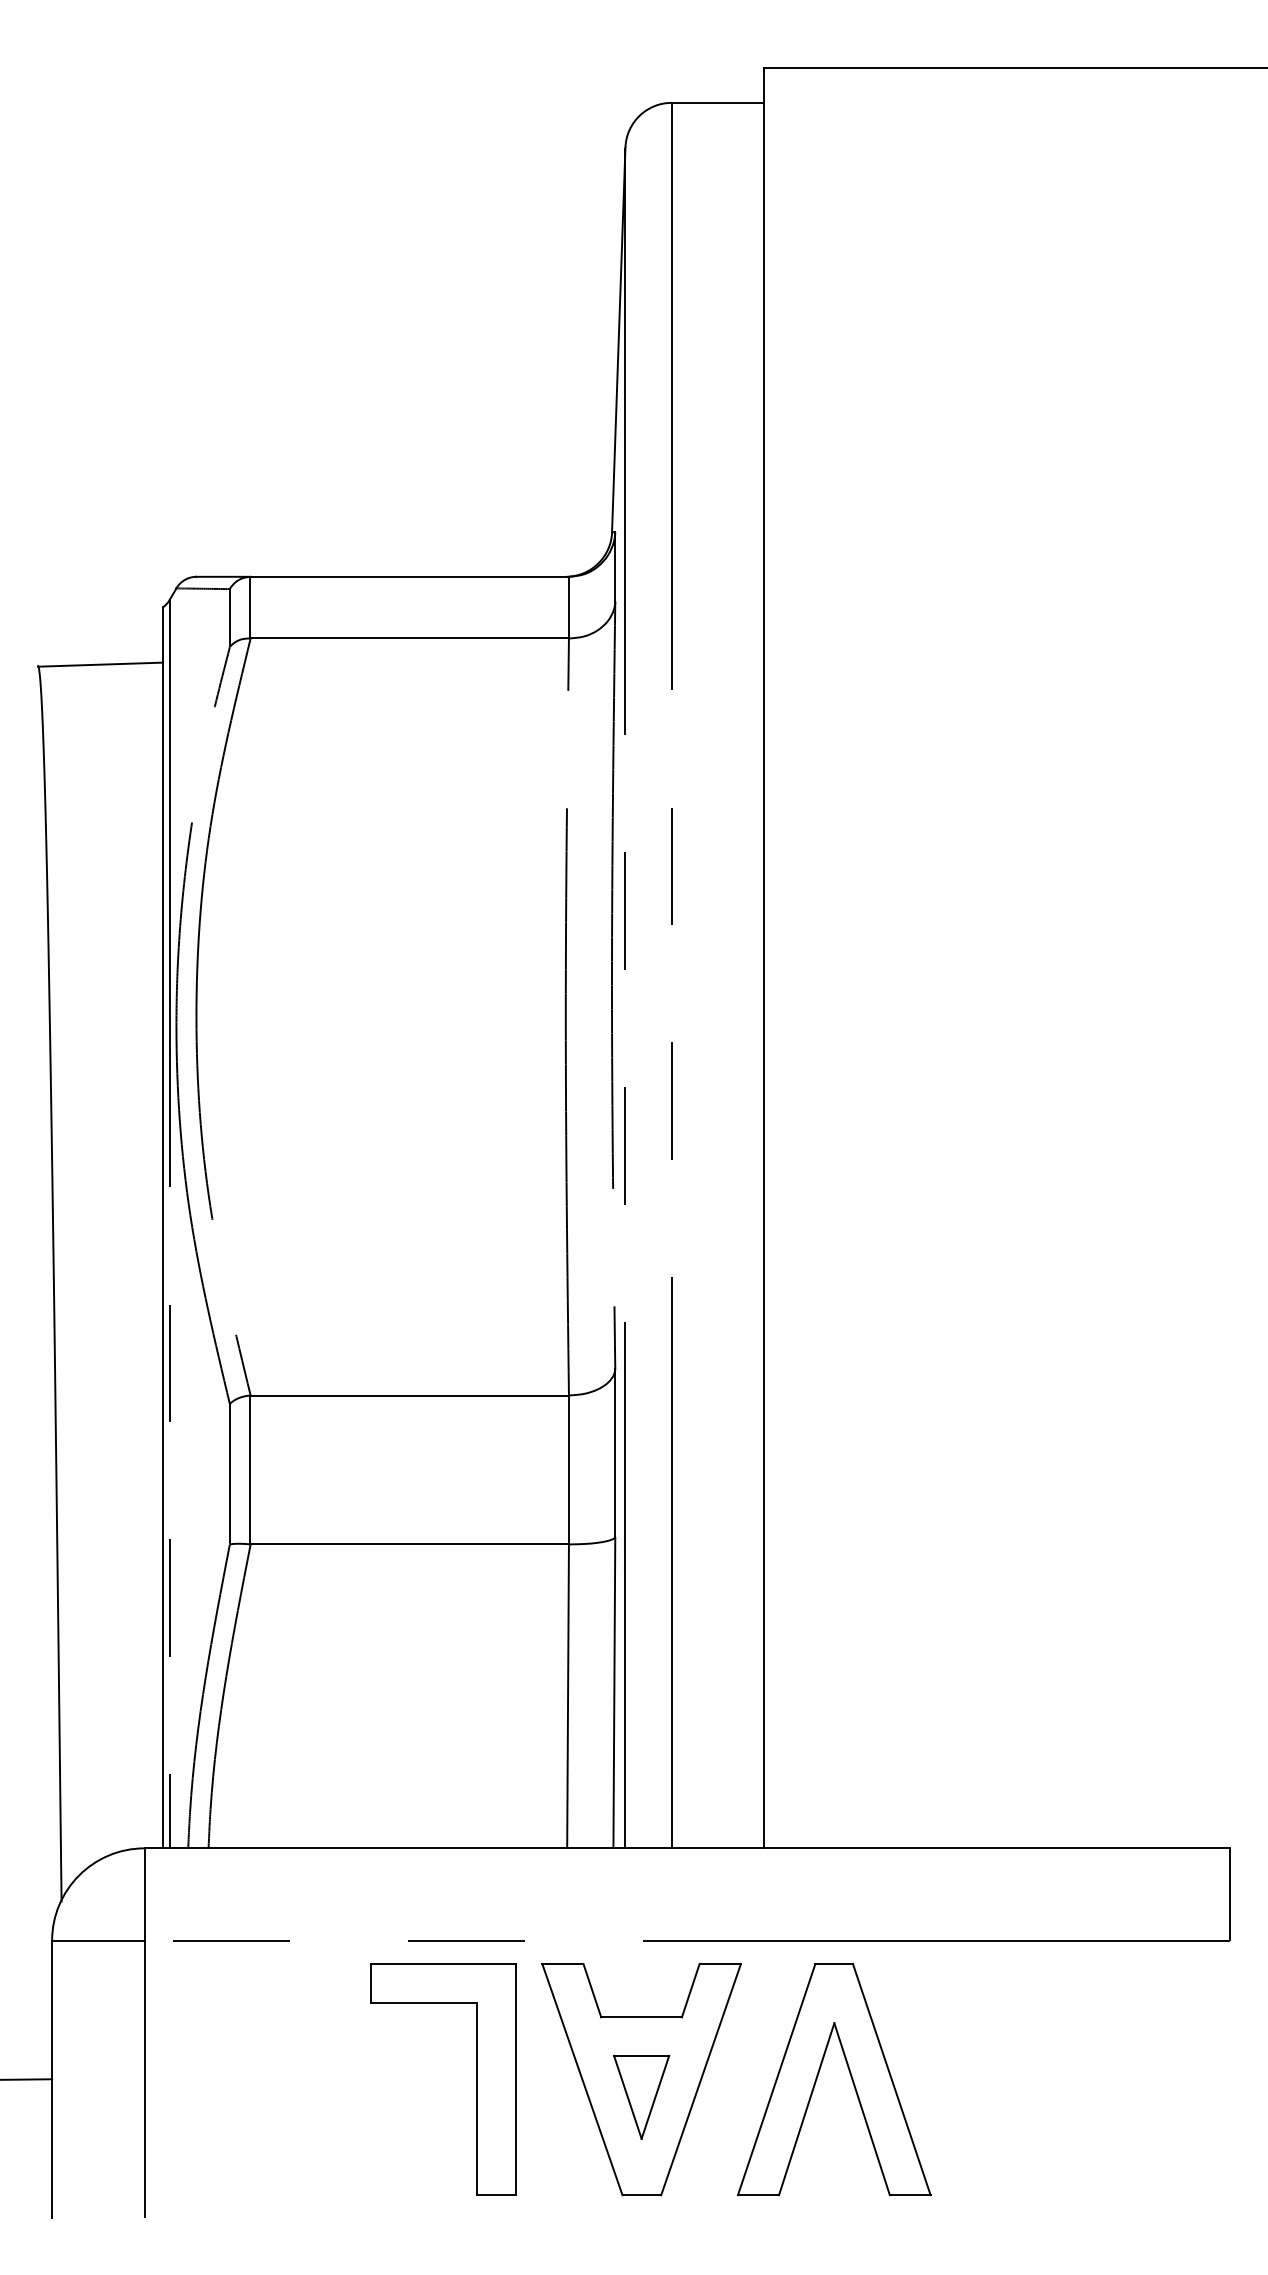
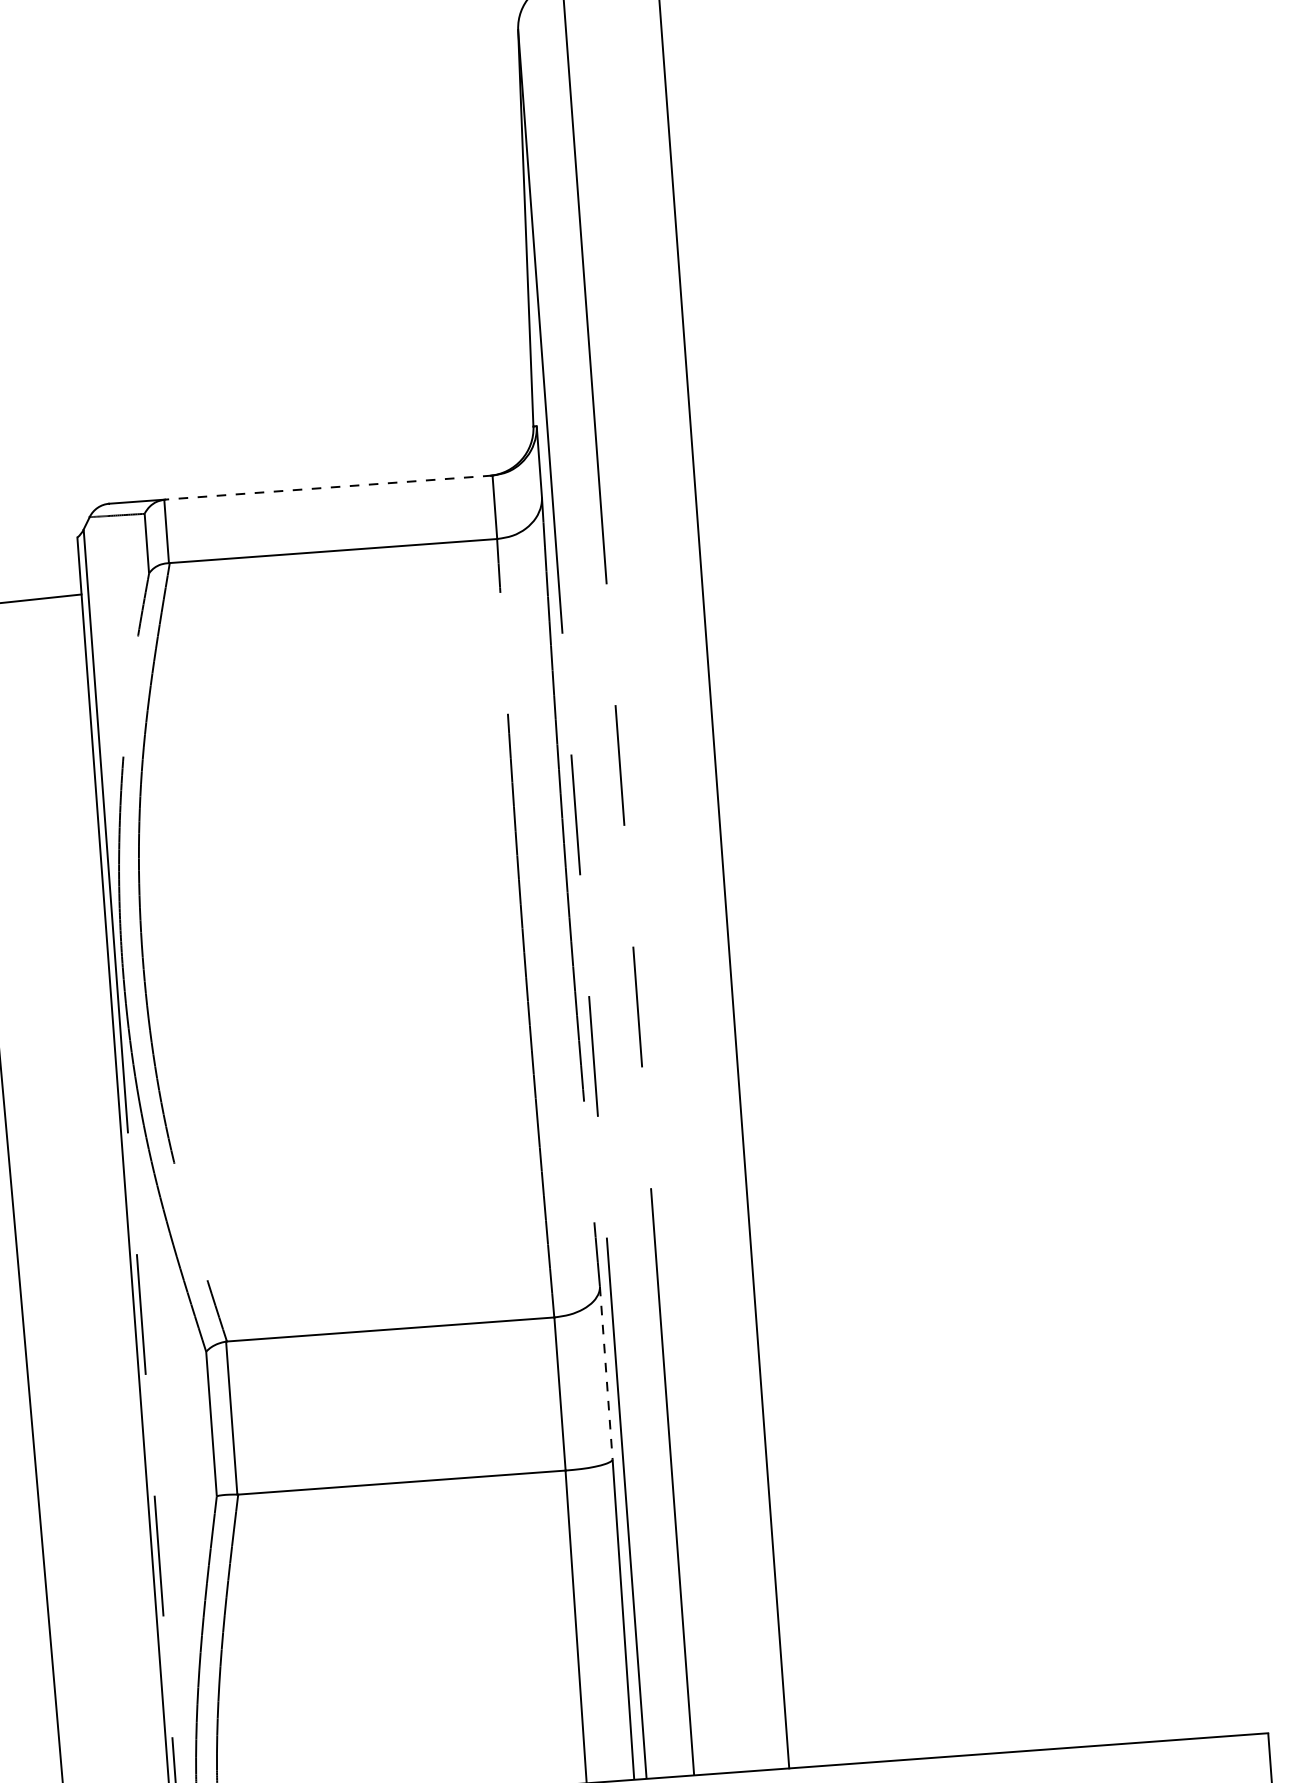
line: (409, 576) -> (328, 487), solid -> dashed
line: (615, 1453) -> (606, 1373), solid -> dashed

